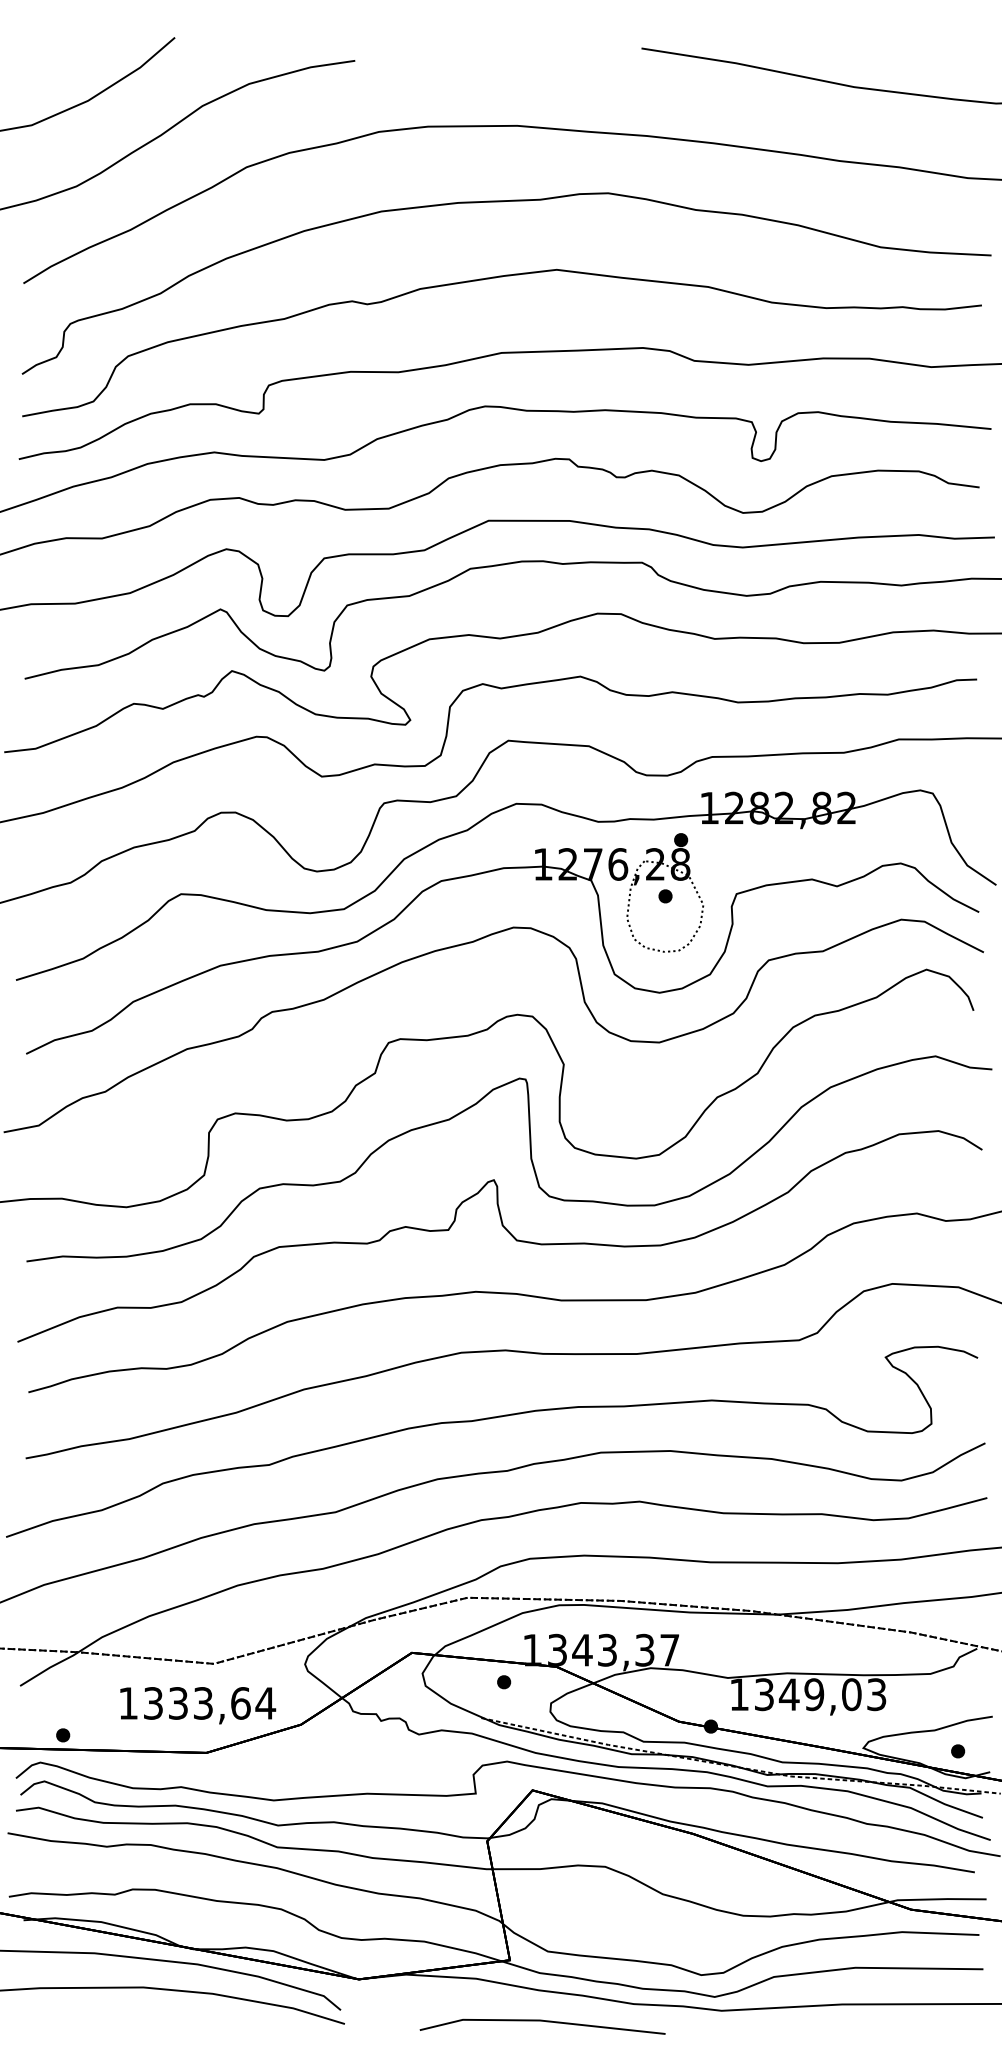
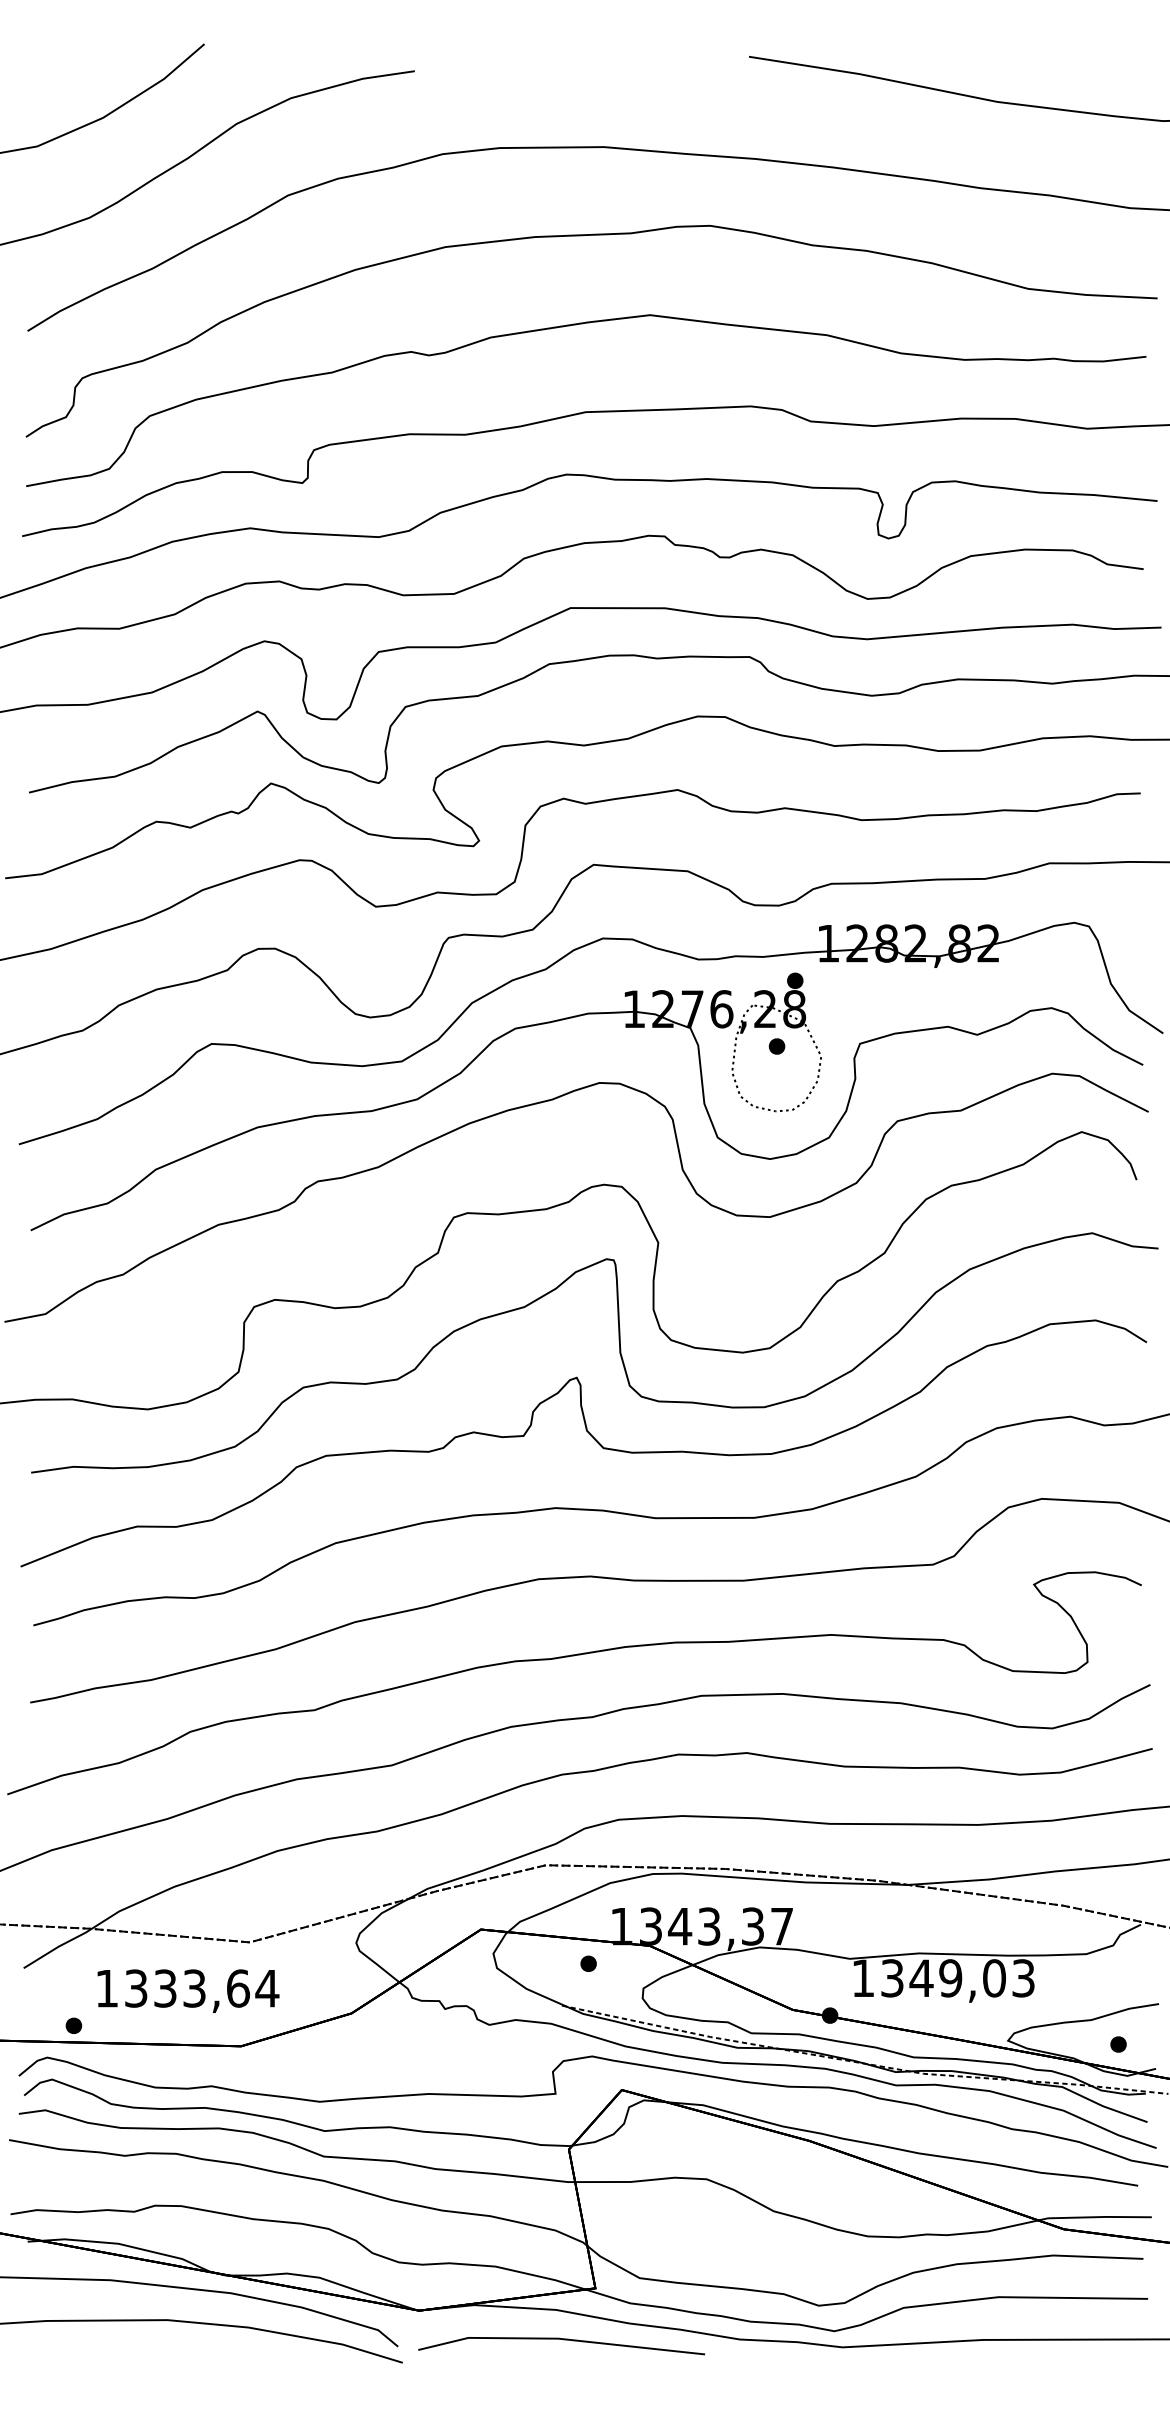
text: (198, 1705) -> (188, 1990), moved
line: (544, 2022) -> (563, 2340), moved

